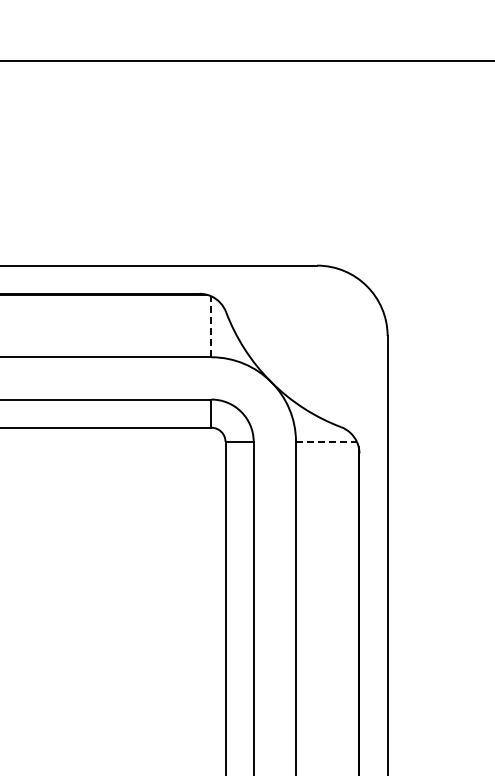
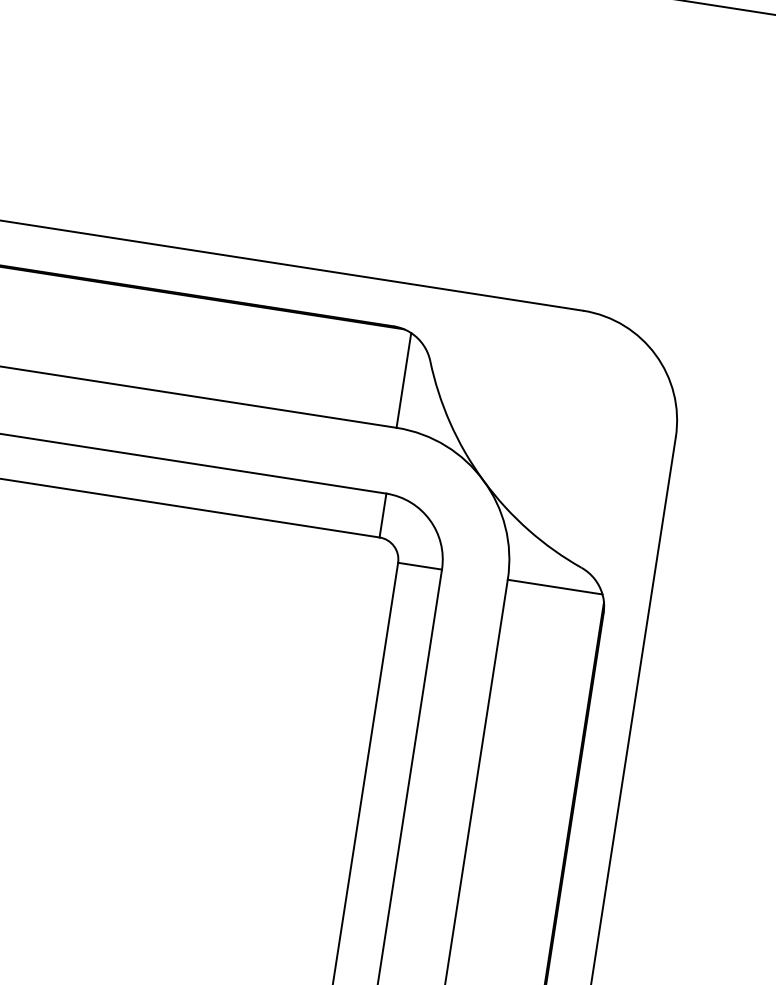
line: (211, 326) -> (404, 379), dashed -> solid
line: (326, 441) -> (555, 586), dashed -> solid

